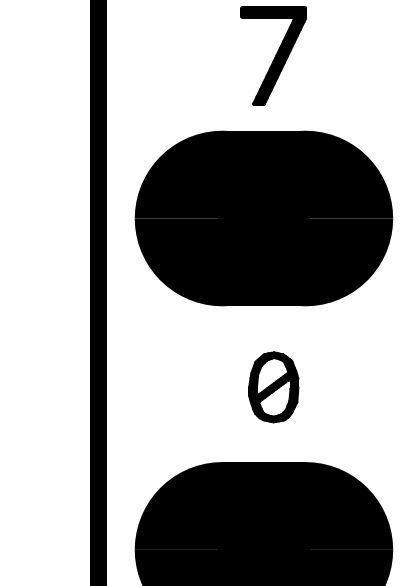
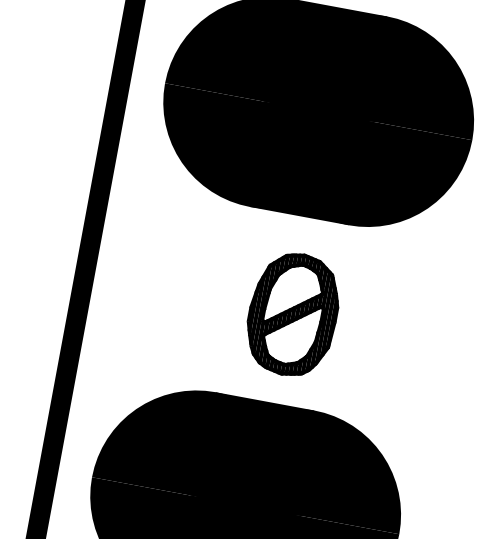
part: (273, 387) -> (292, 314), size x1.43

